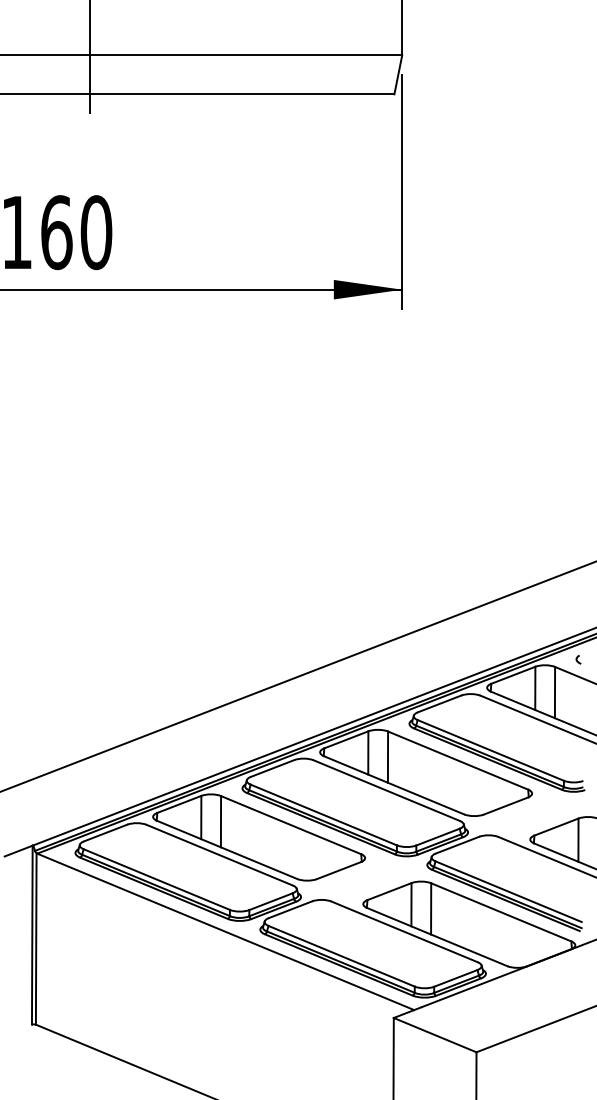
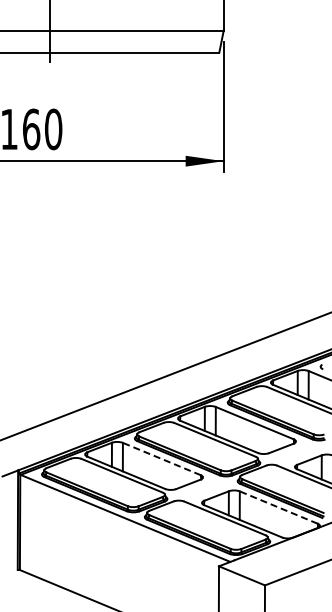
line: (290, 824) -> (161, 458), solid -> dashed
line: (500, 912) -> (278, 507), solid -> dashed

